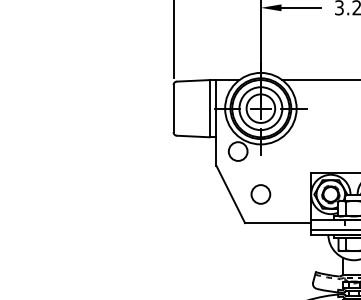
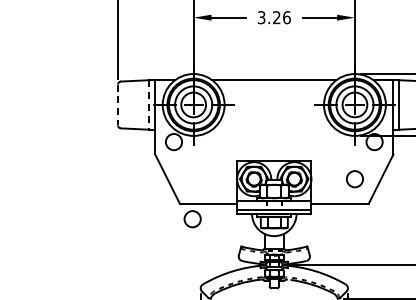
line: (209, 108) -> (149, 104), solid -> dashed
line: (174, 109) -> (118, 105), solid -> dashed
circle: (260, 194) -> (192, 219), moved

